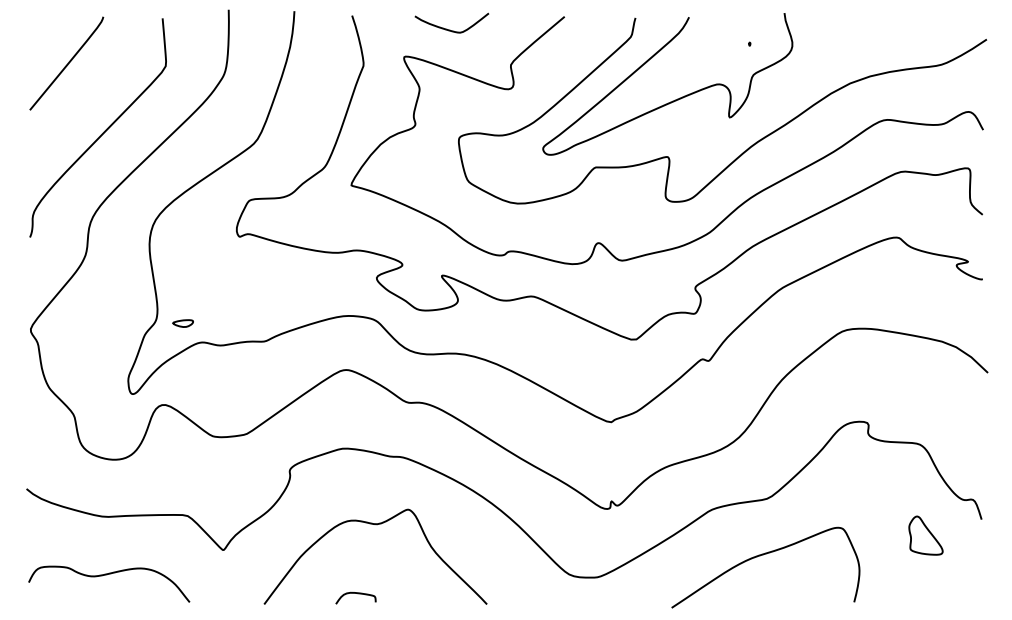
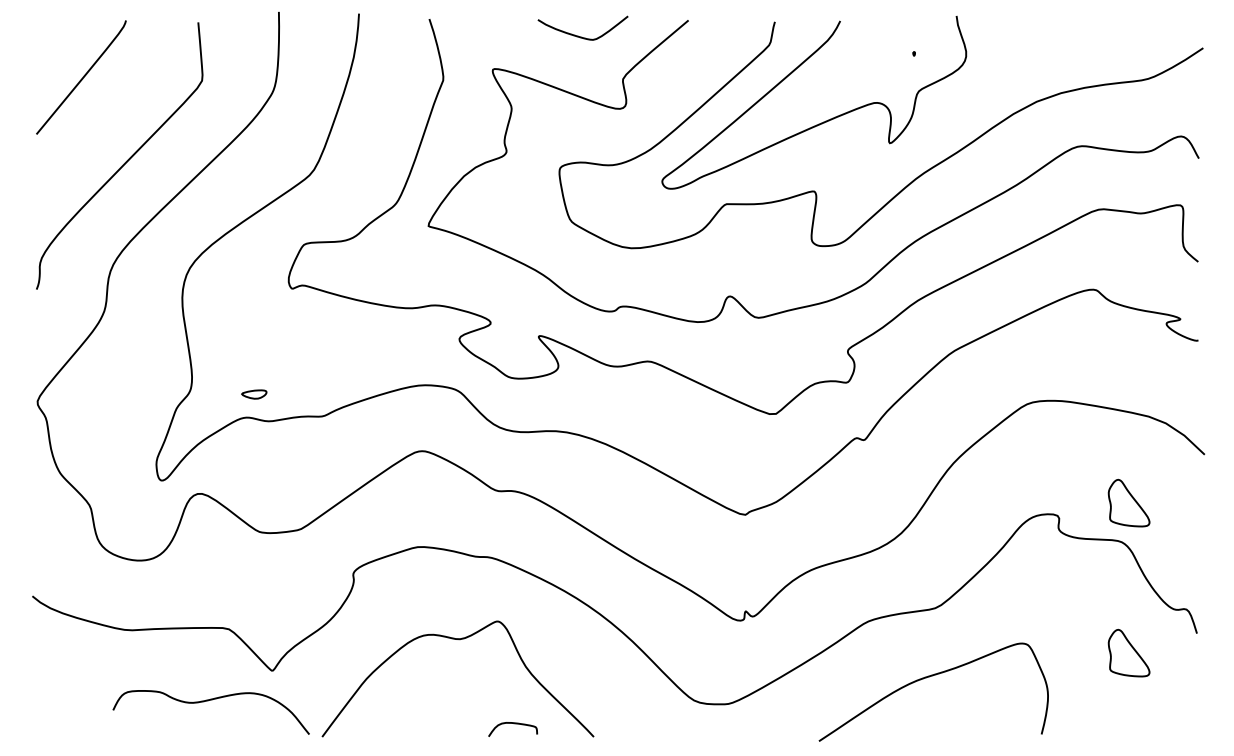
curve: (448, 29) -> (578, 35), moved
part: (183, 323) -> (254, 394), moved
part: (925, 412) -> (1128, 502), added
curve: (107, 575) -> (208, 701), moved
curve: (357, 594) -> (514, 724), moved

